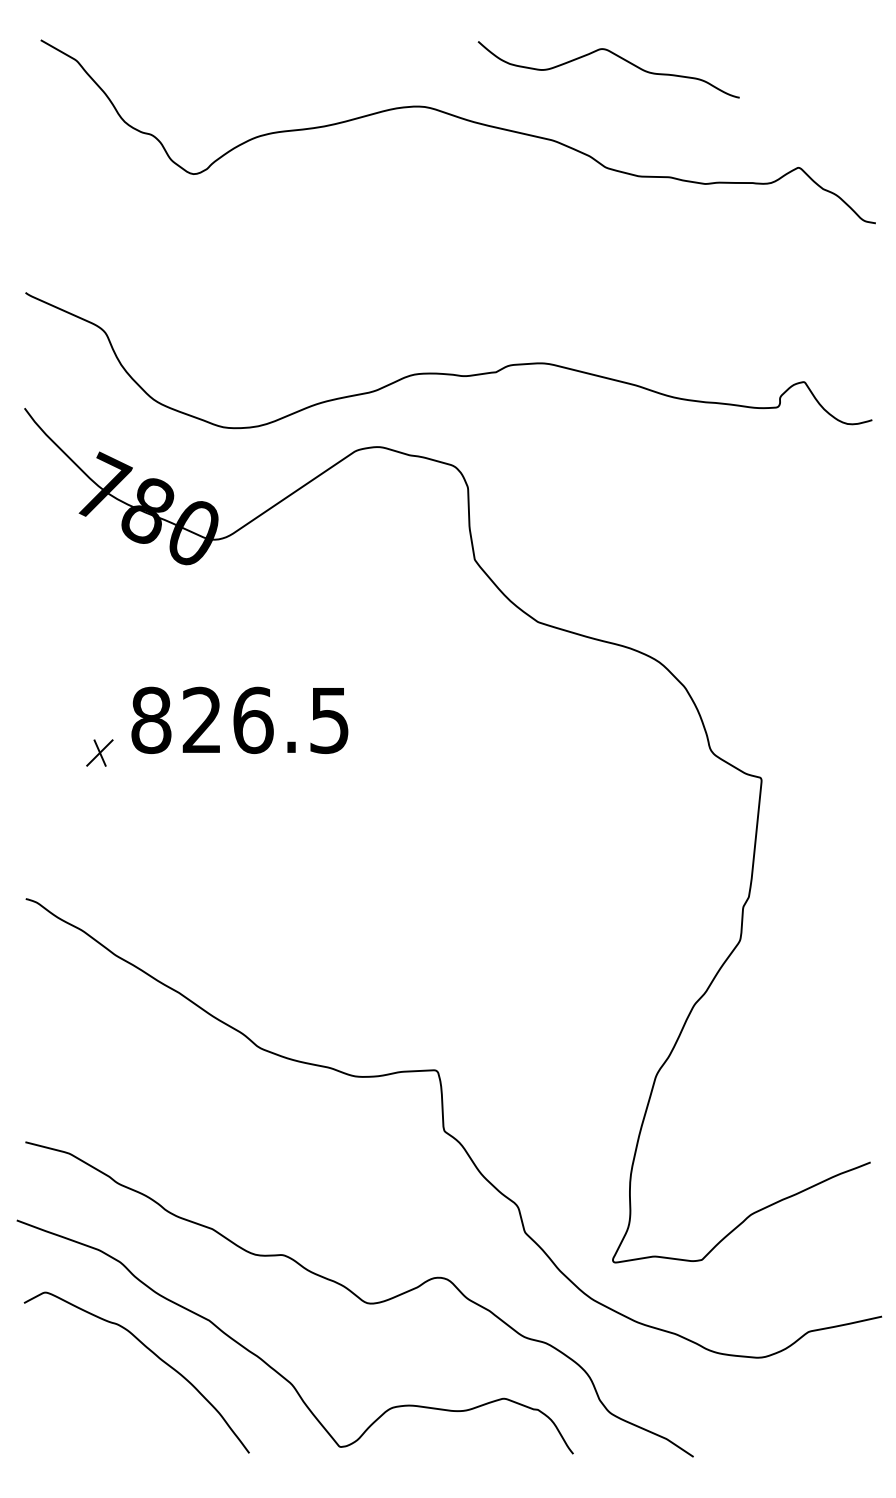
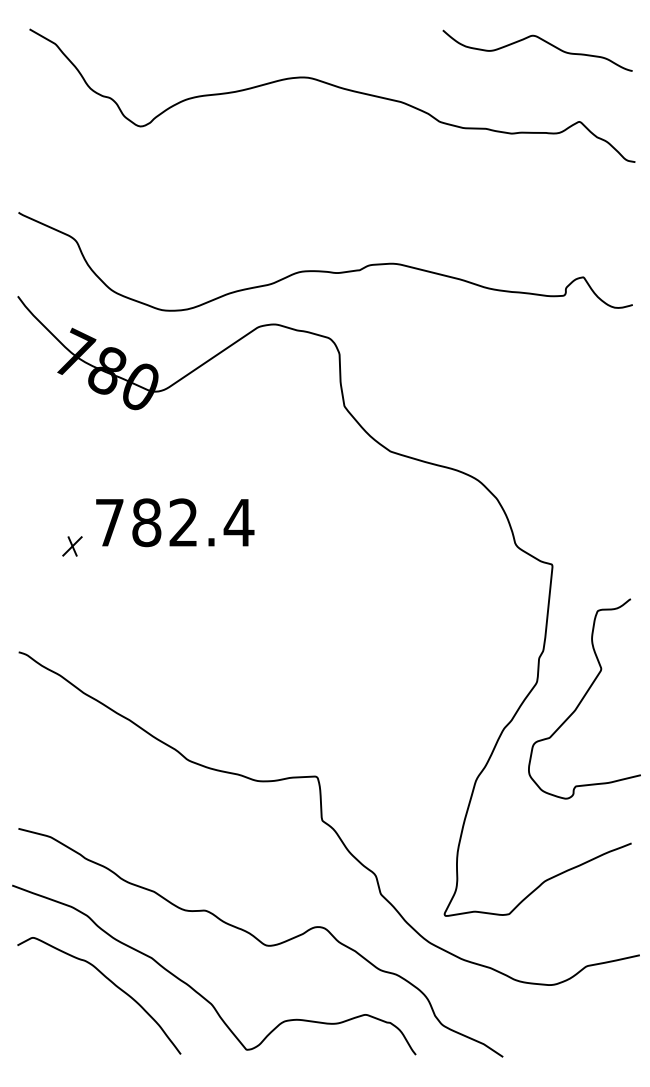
curve: (614, 55) -> (541, 40), moved
text: (240, 720) -> (174, 522), 826.5 -> 782.4
curve: (805, 961) -> (584, 697), added

